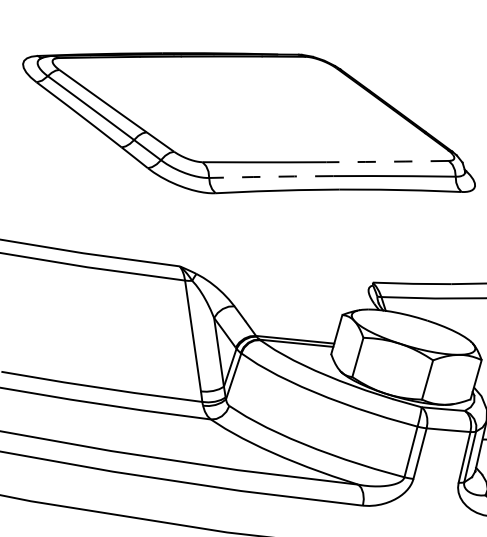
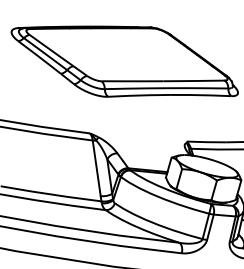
line: (386, 162) -> (193, 81), dashed -> solid
line: (270, 176) -> (135, 88), dashed -> solid

